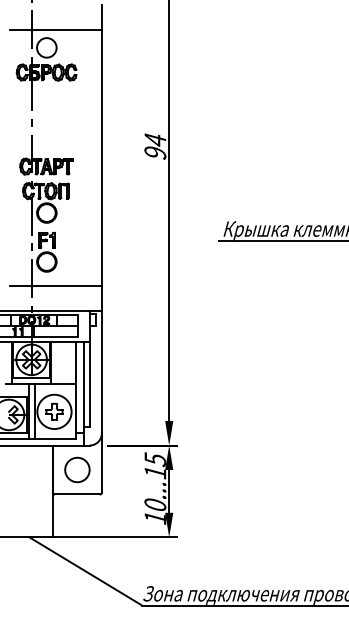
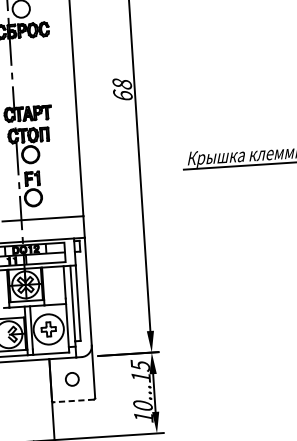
text: (155, 146) -> (122, 89), 94 -> 68
circle: (77, 469) -> (72, 378), size x0.6
line: (76, 494) -> (72, 401), solid -> dashed

